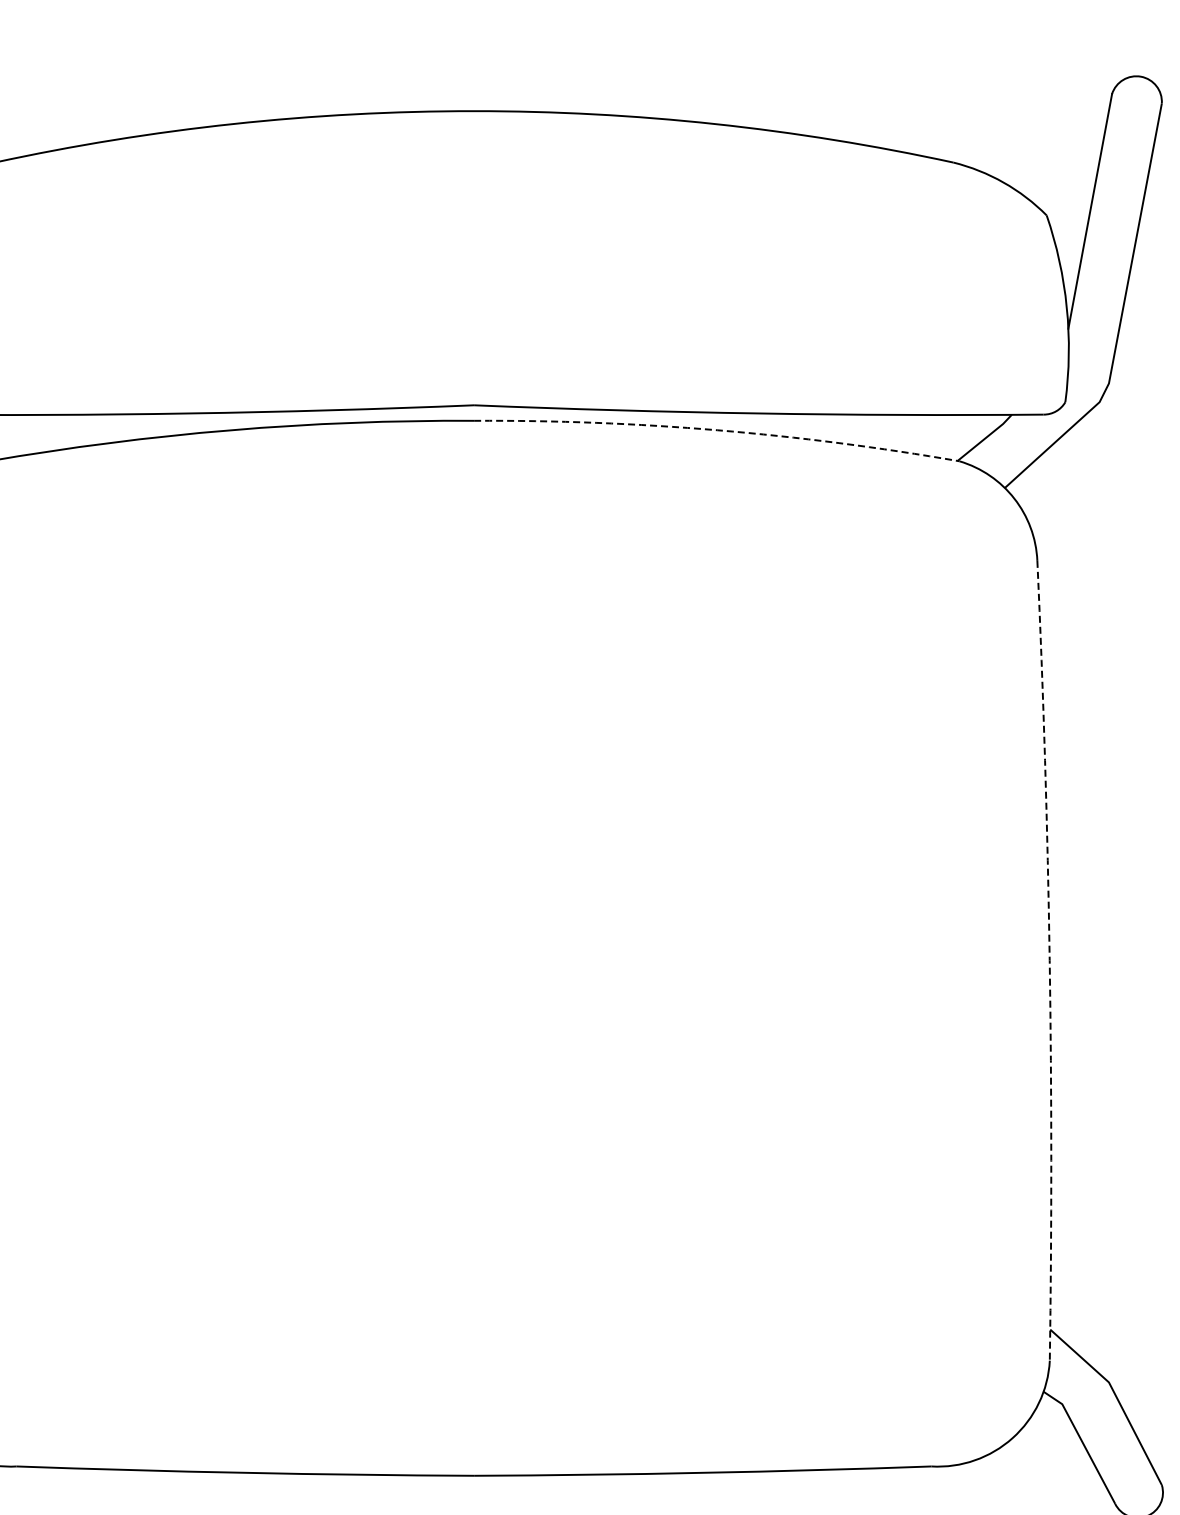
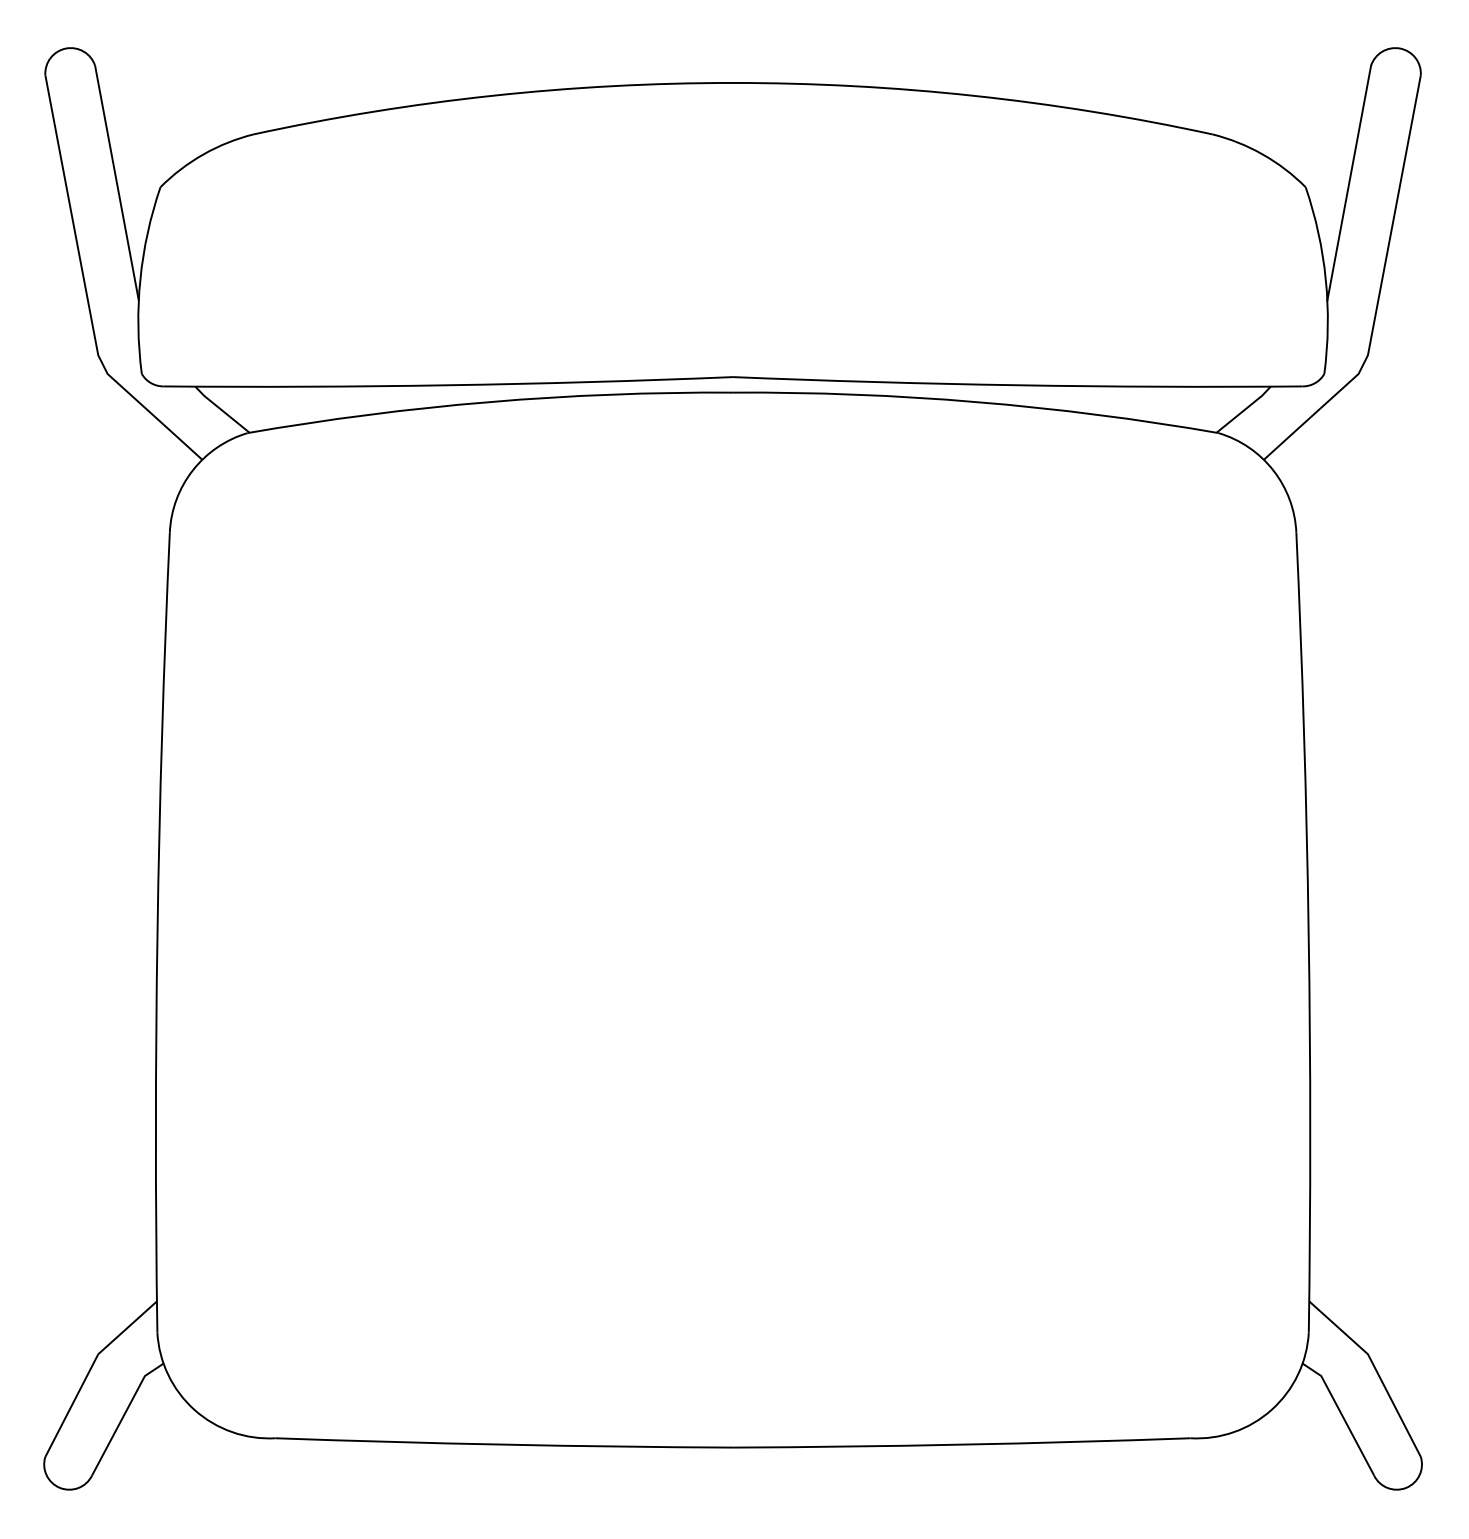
arc: (717, 430) -> (976, 402), dashed -> solid
arc: (1049, 960) -> (1308, 932), dashed -> solid

